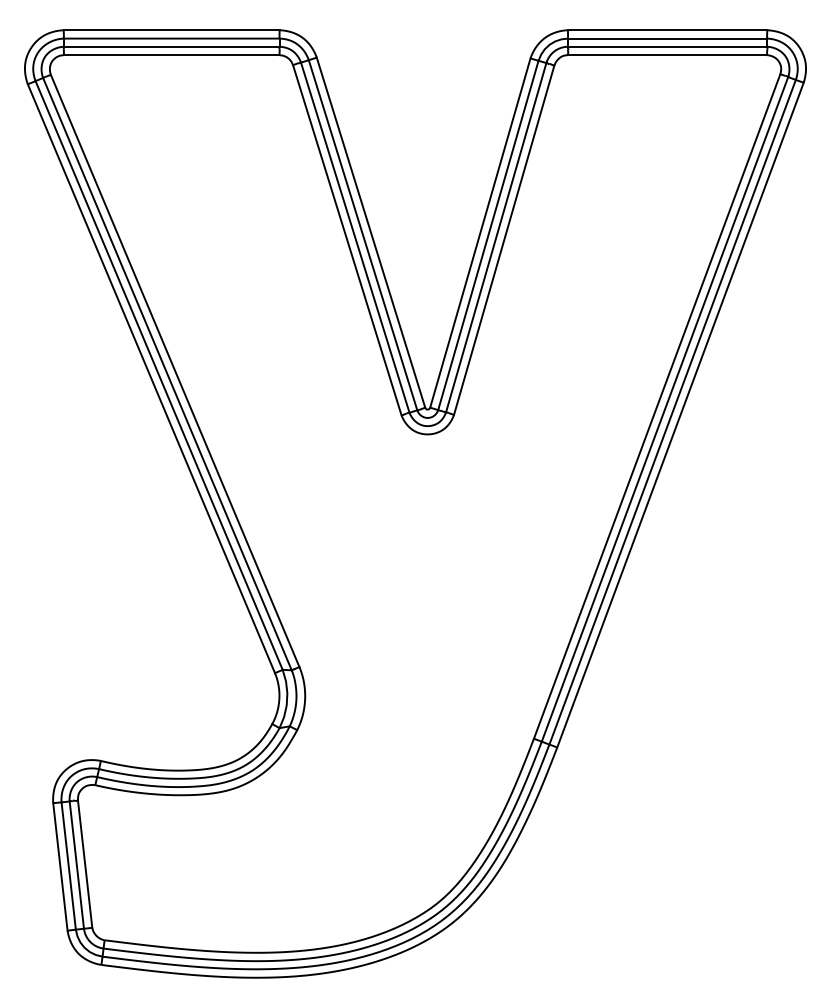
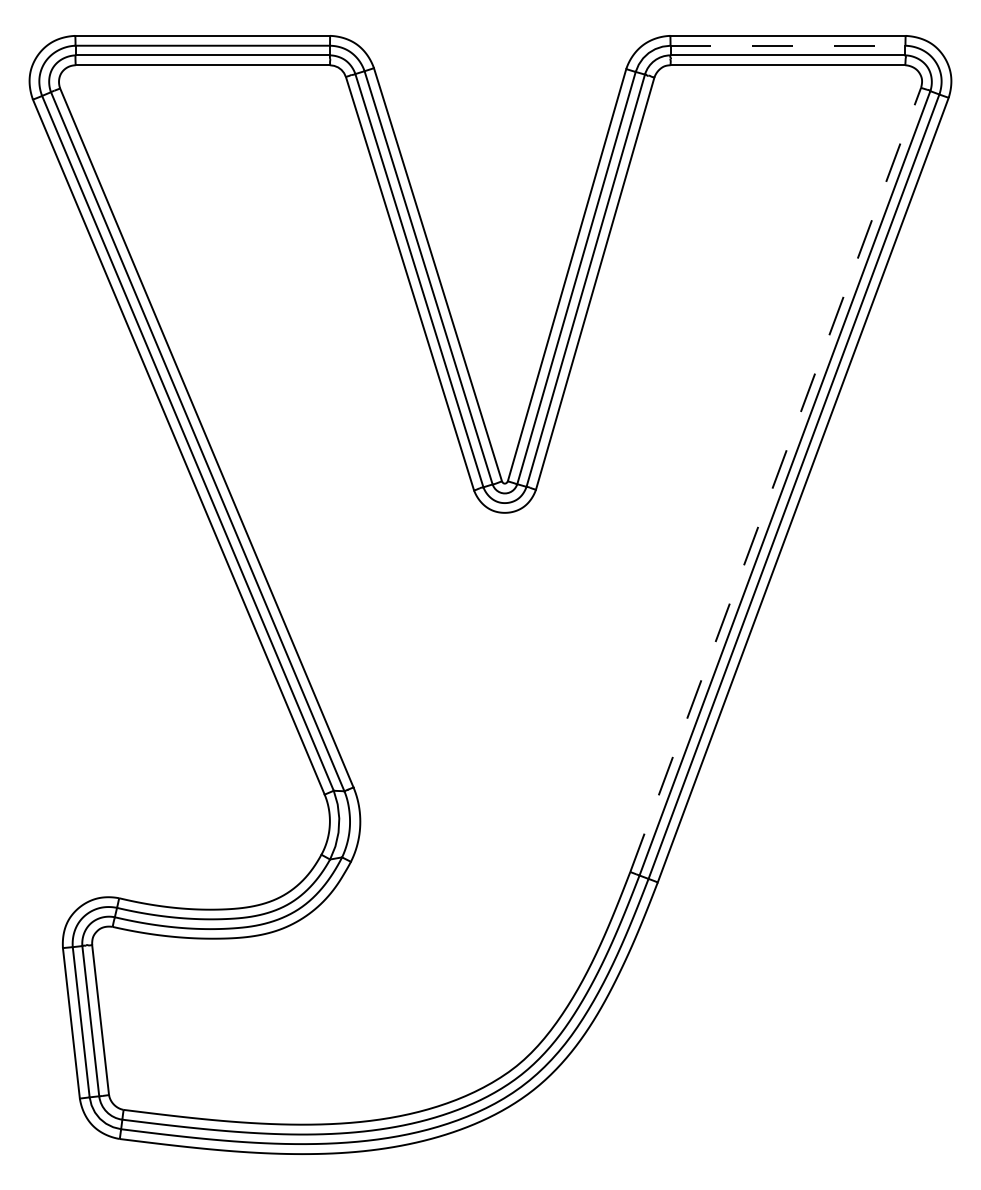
line: (667, 38) -> (787, 45), solid -> dashed
line: (657, 406) -> (776, 479), solid -> dashed

